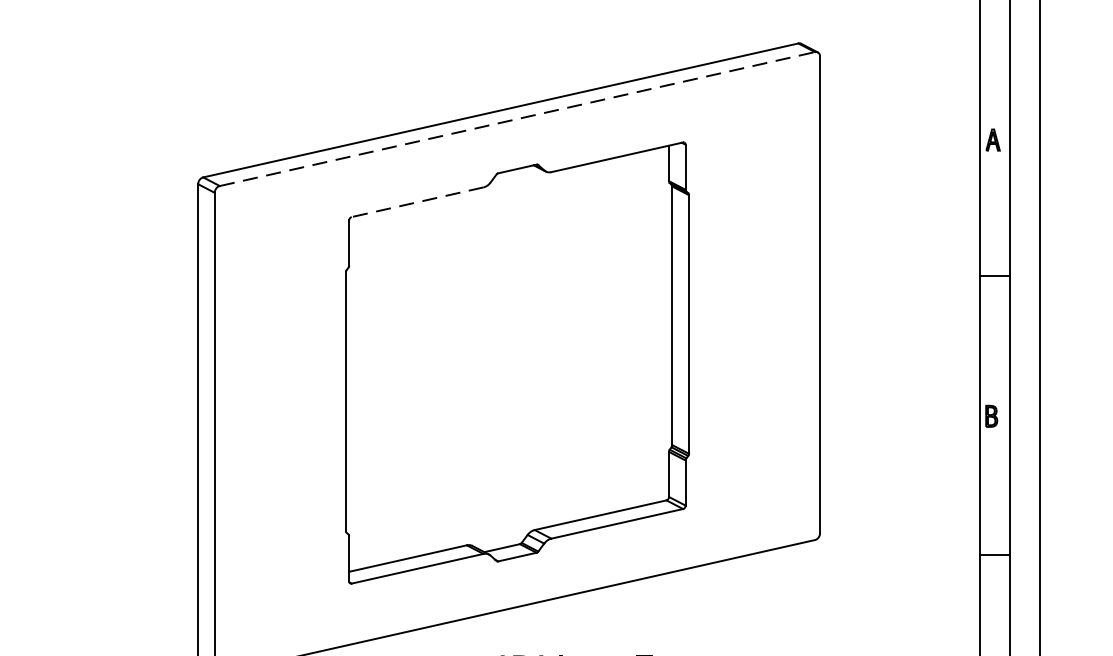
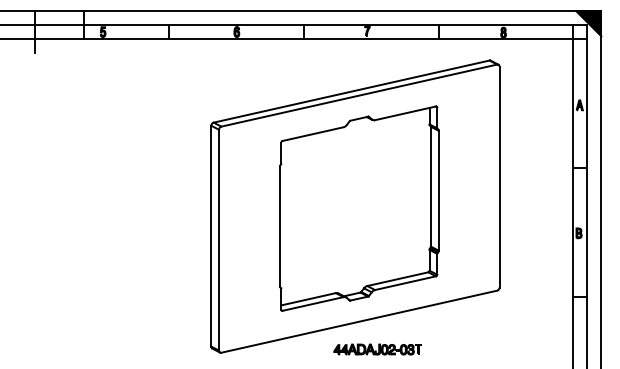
line: (517, 118) -> (359, 95), dashed -> solid
line: (416, 203) -> (312, 134), dashed -> solid

